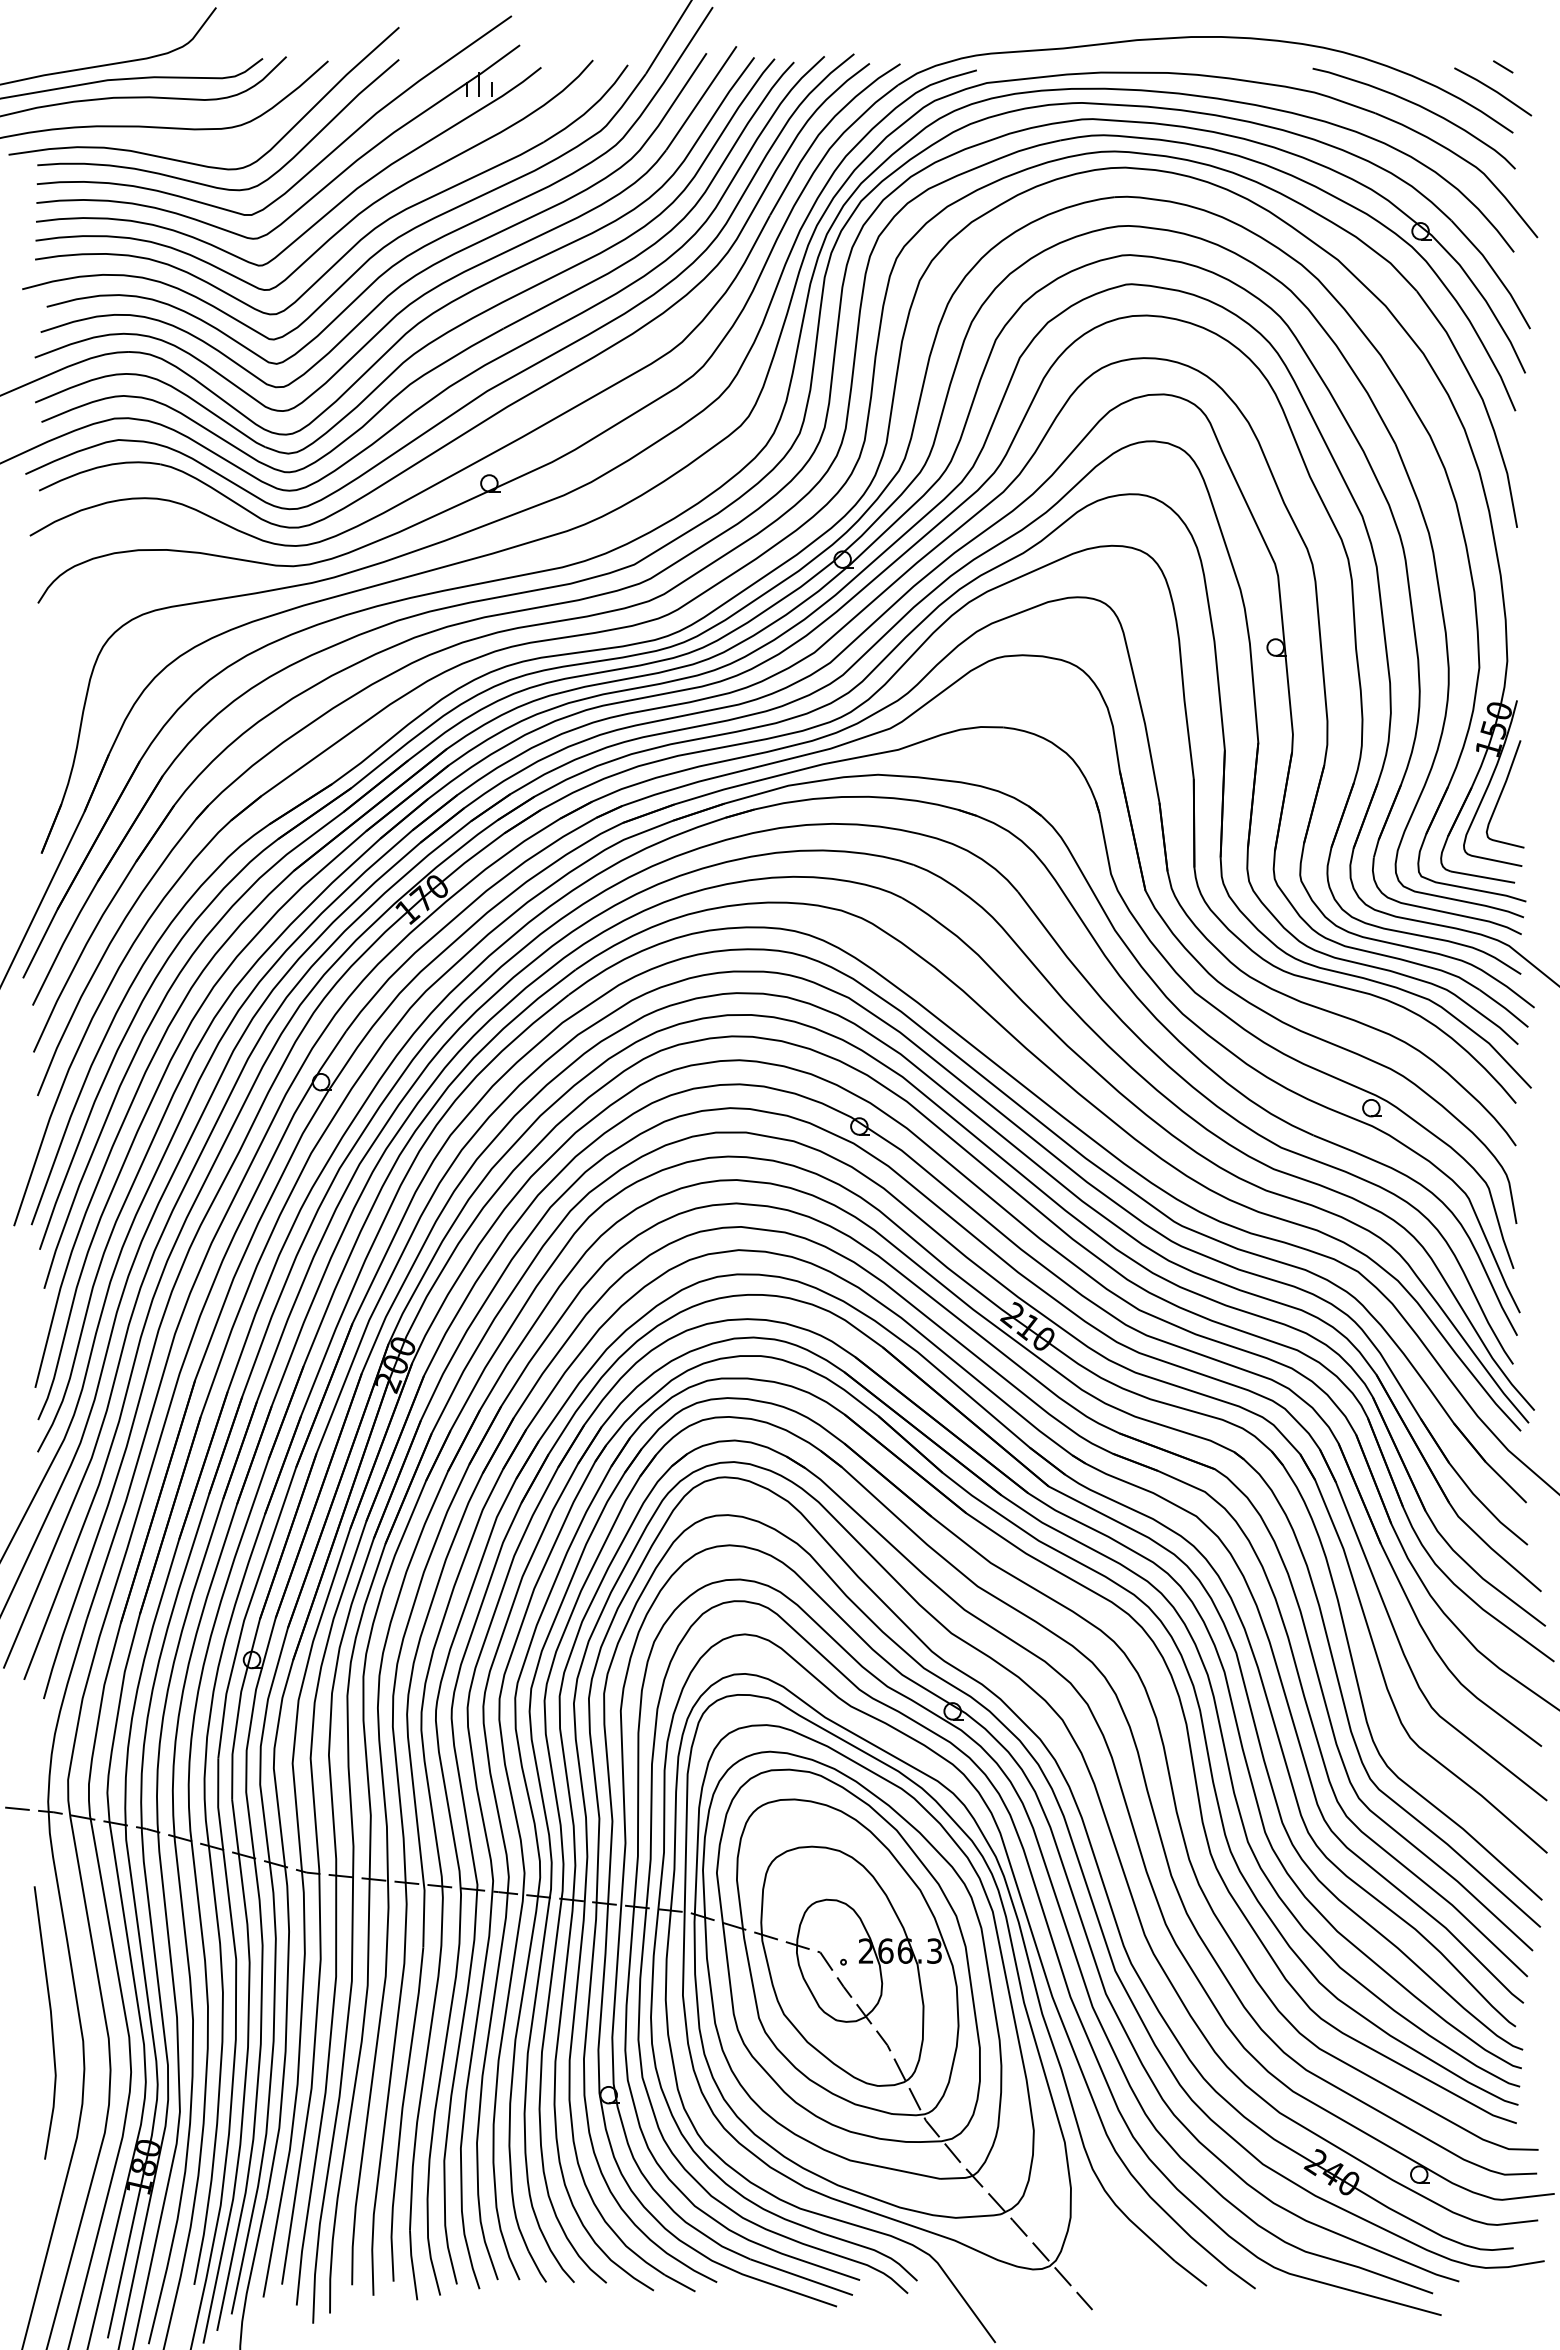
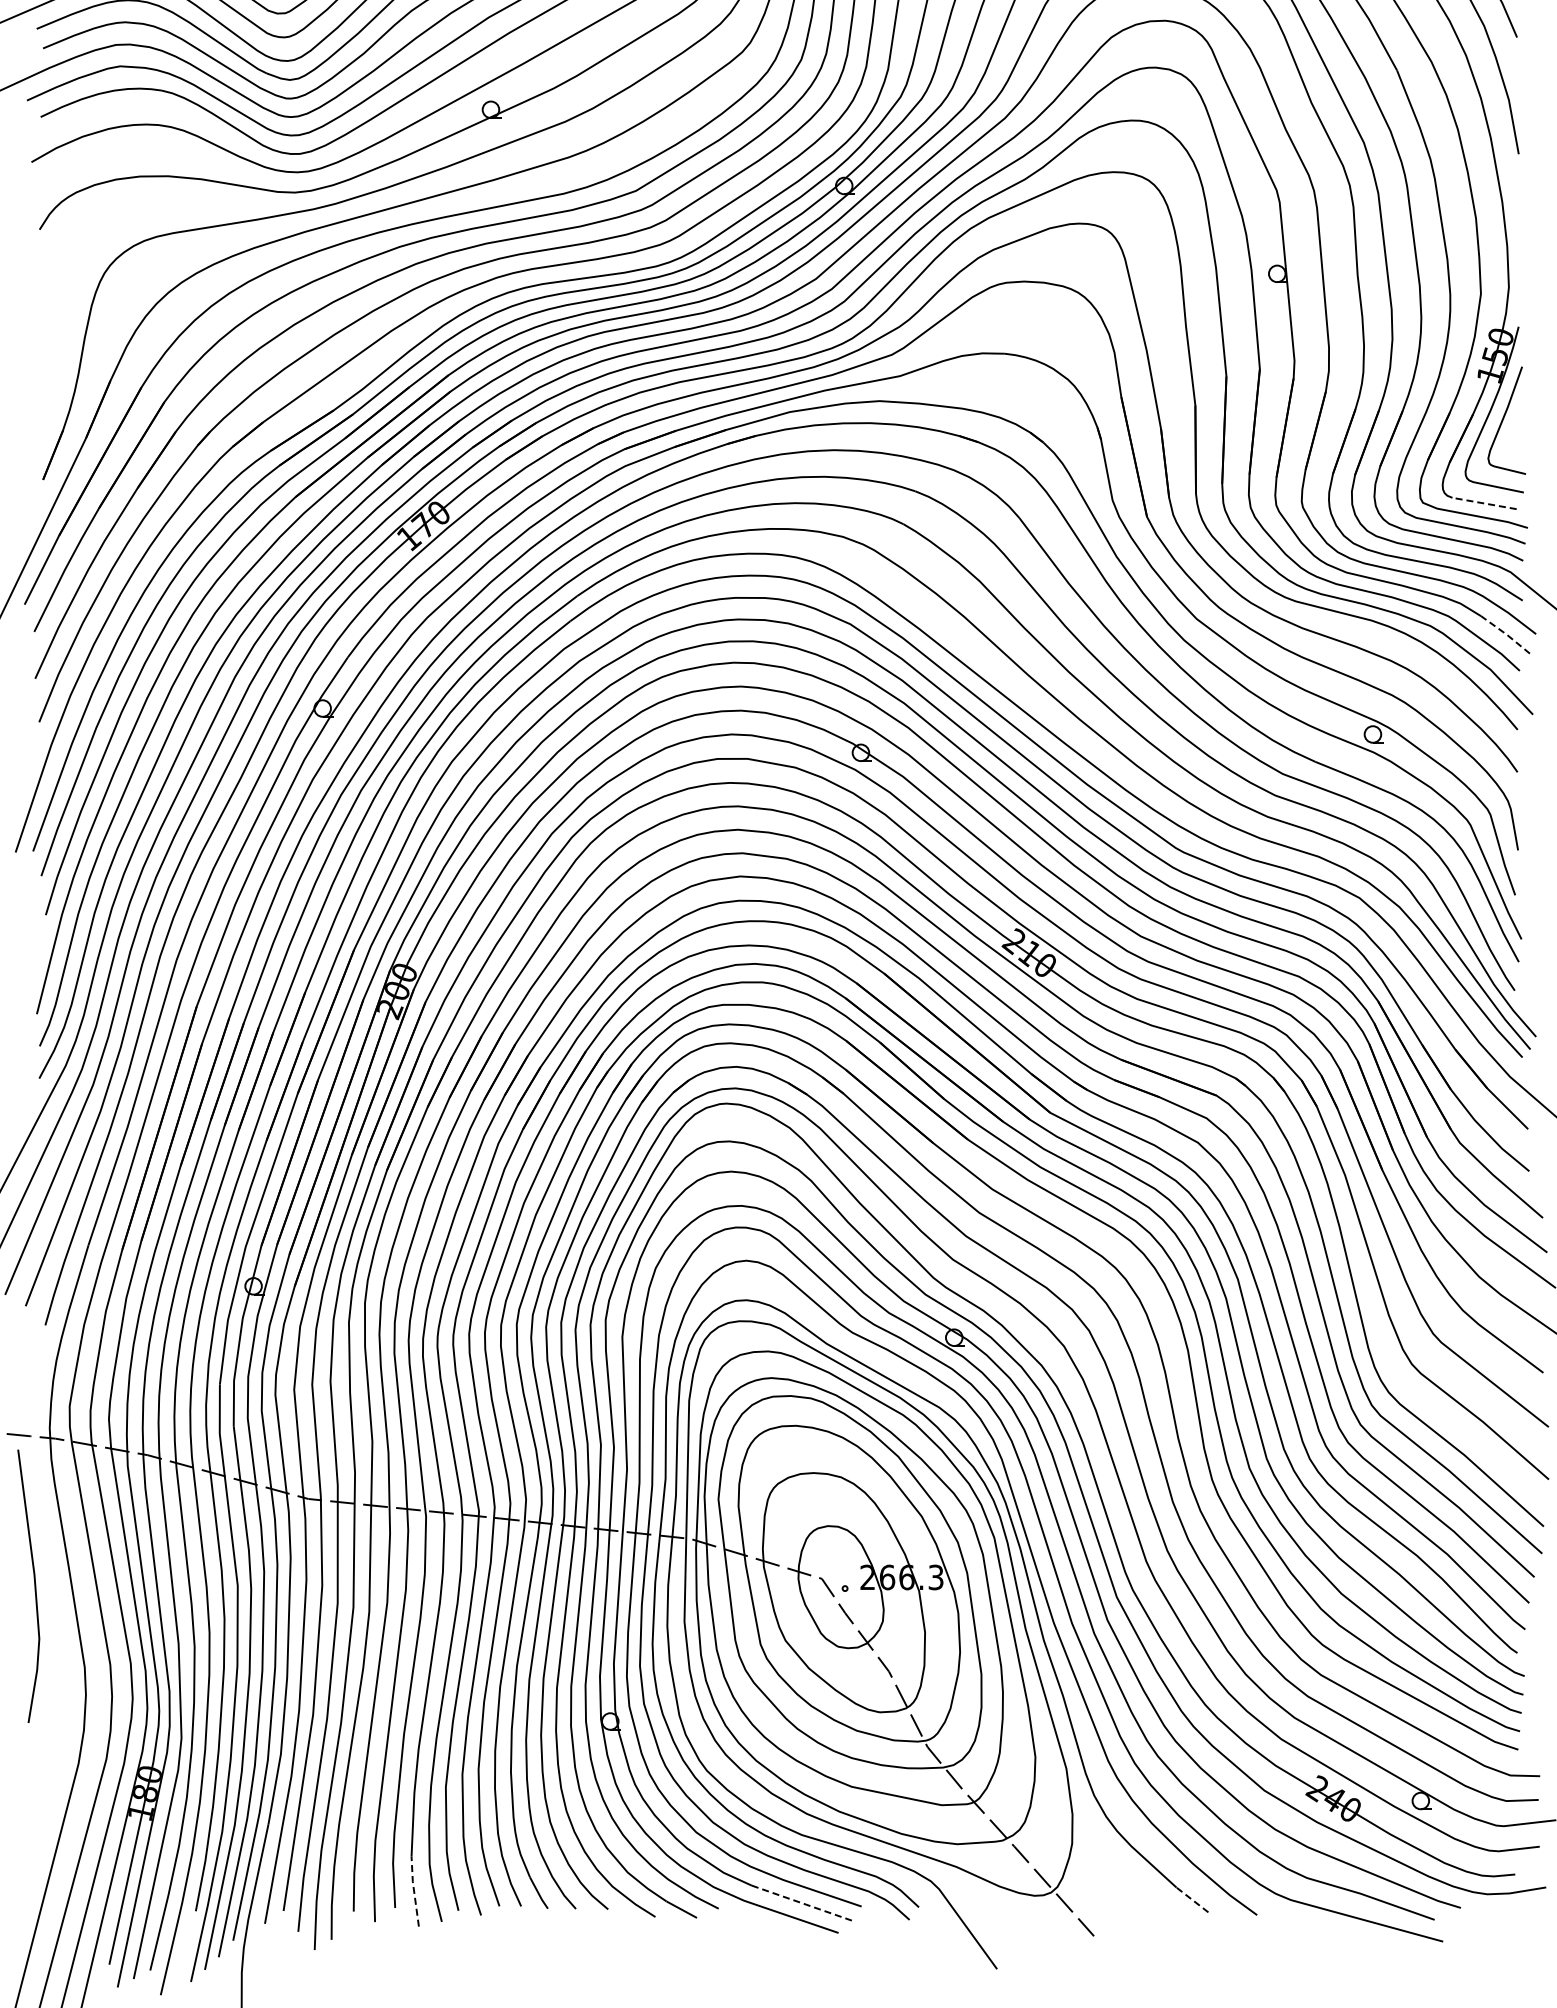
line: (1483, 877) -> (1485, 503), solid -> dashed
line: (1504, 1007) -> (1506, 633), solid -> dashed
line: (50, 2022) -> (34, 1585), moved
line: (412, 2264) -> (414, 1890), solid -> dashed
line: (1190, 2273) -> (1192, 1899), solid -> dashed
line: (802, 2277) -> (804, 1903), solid -> dashed

